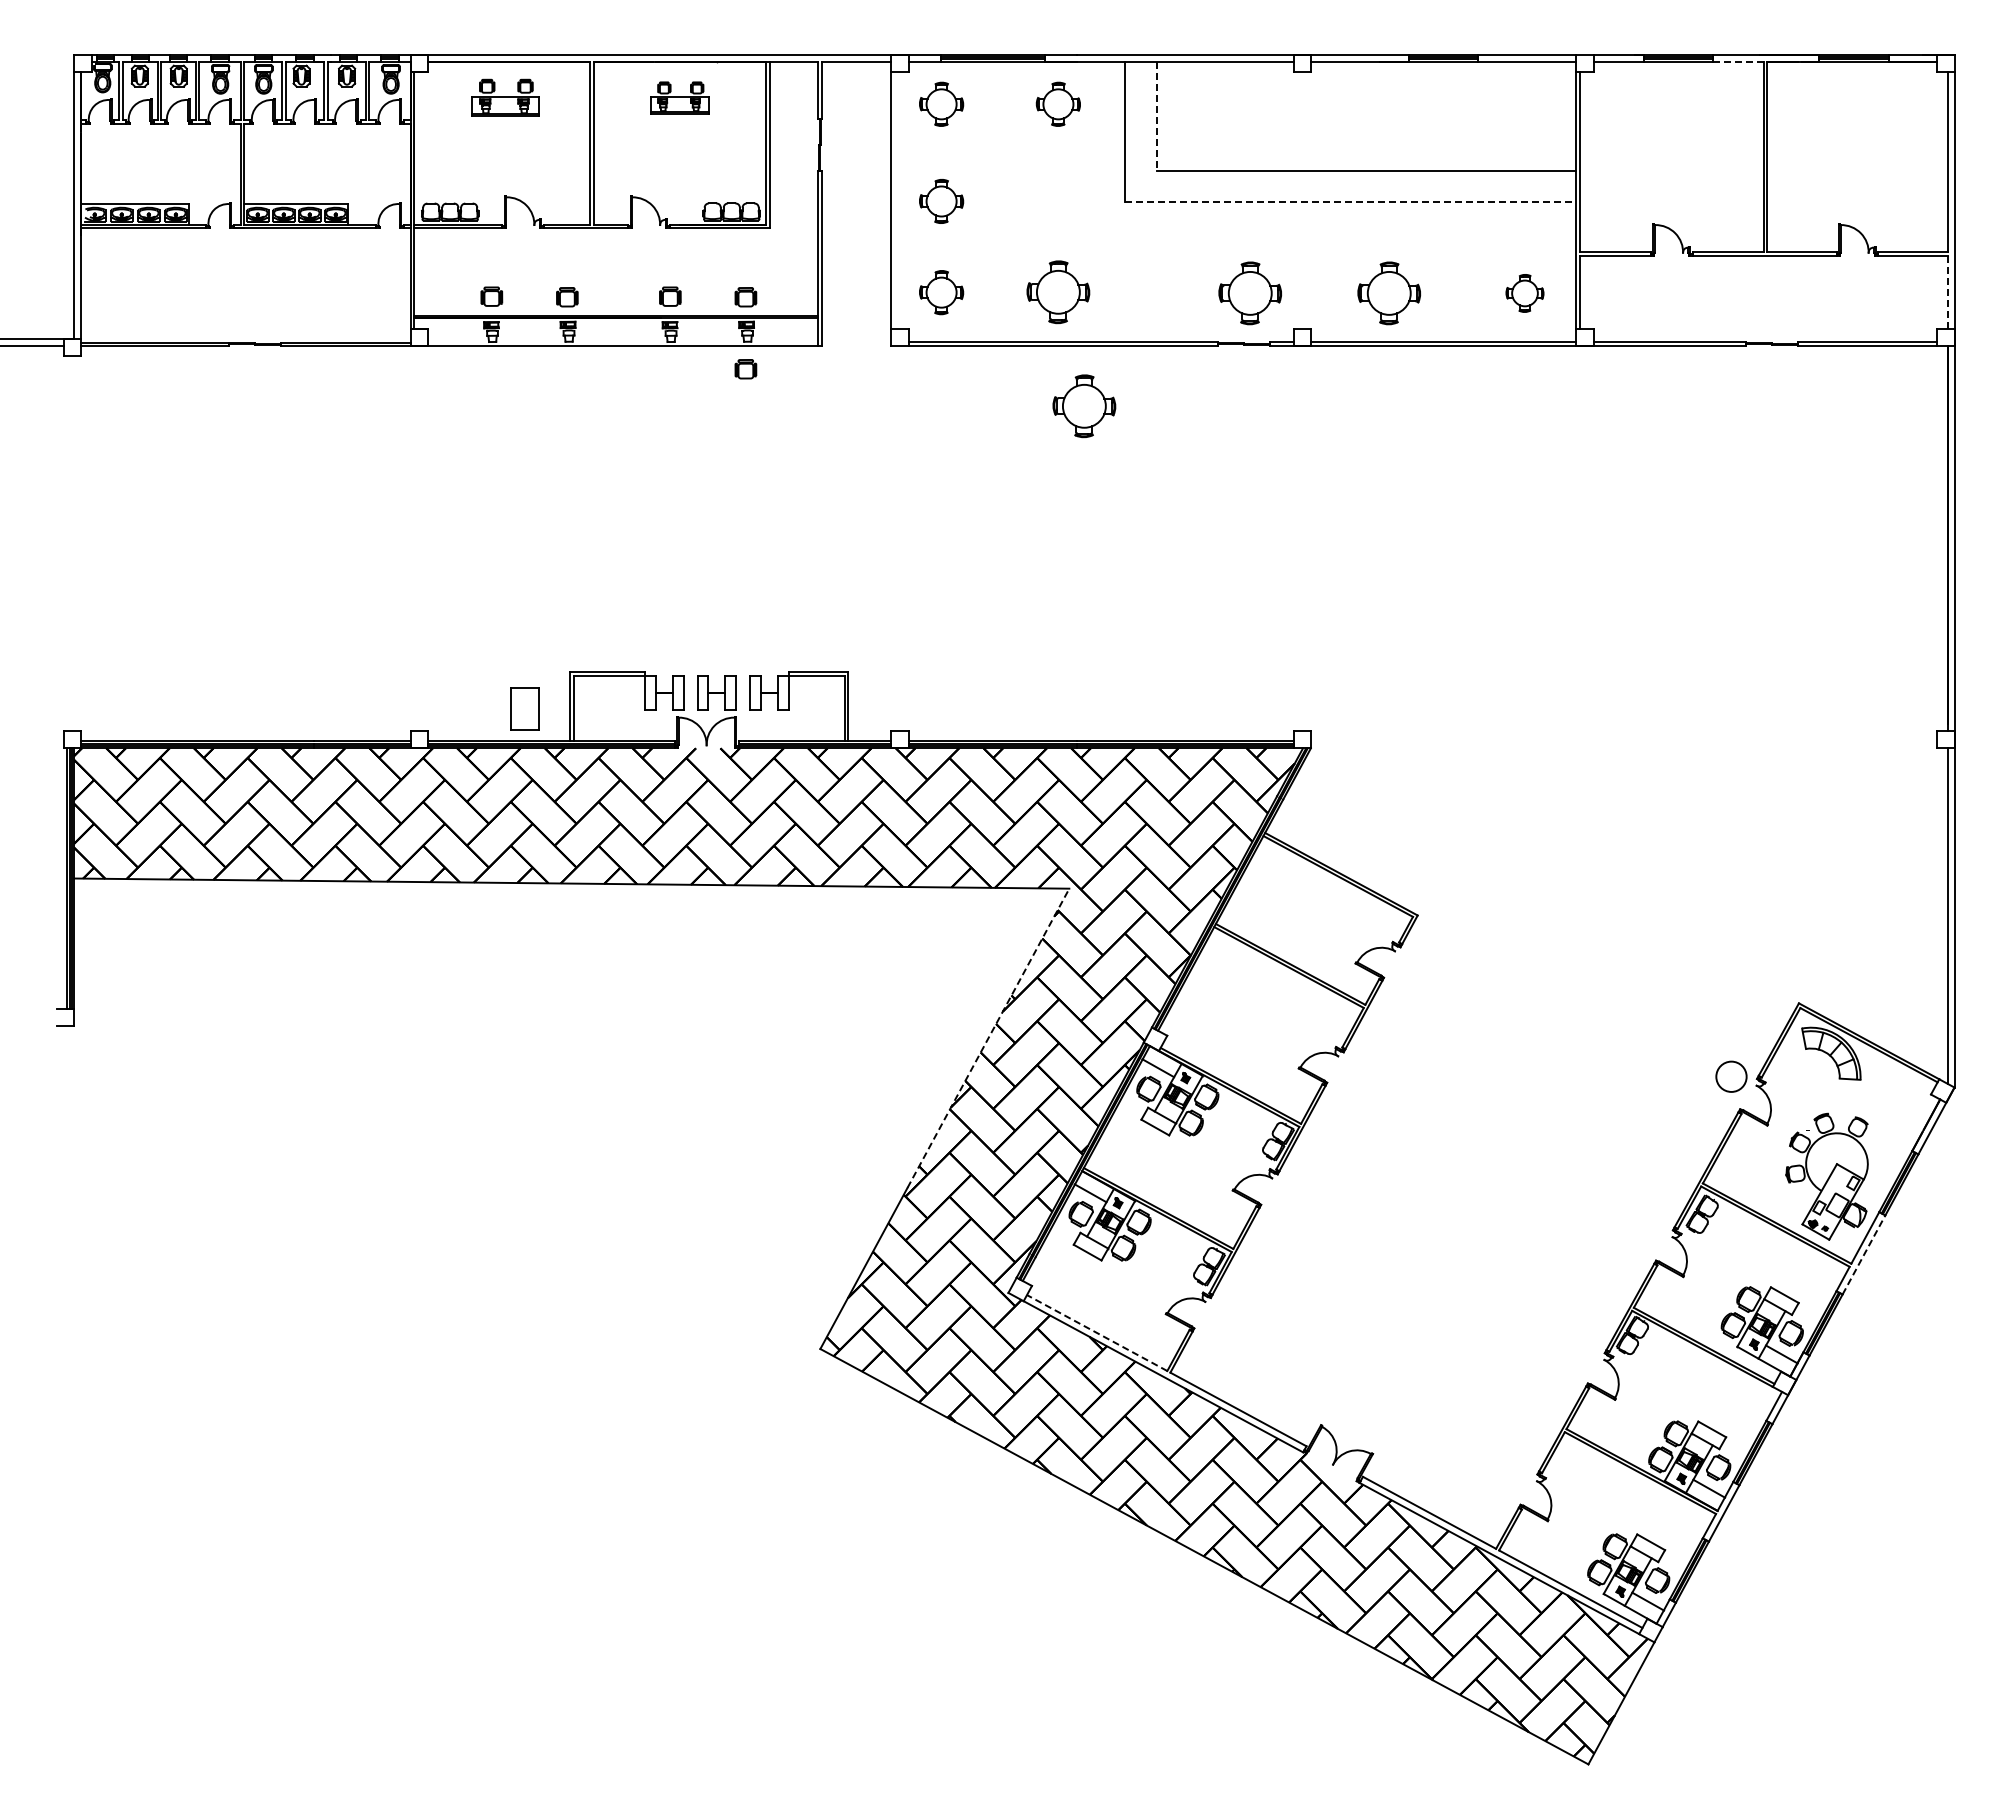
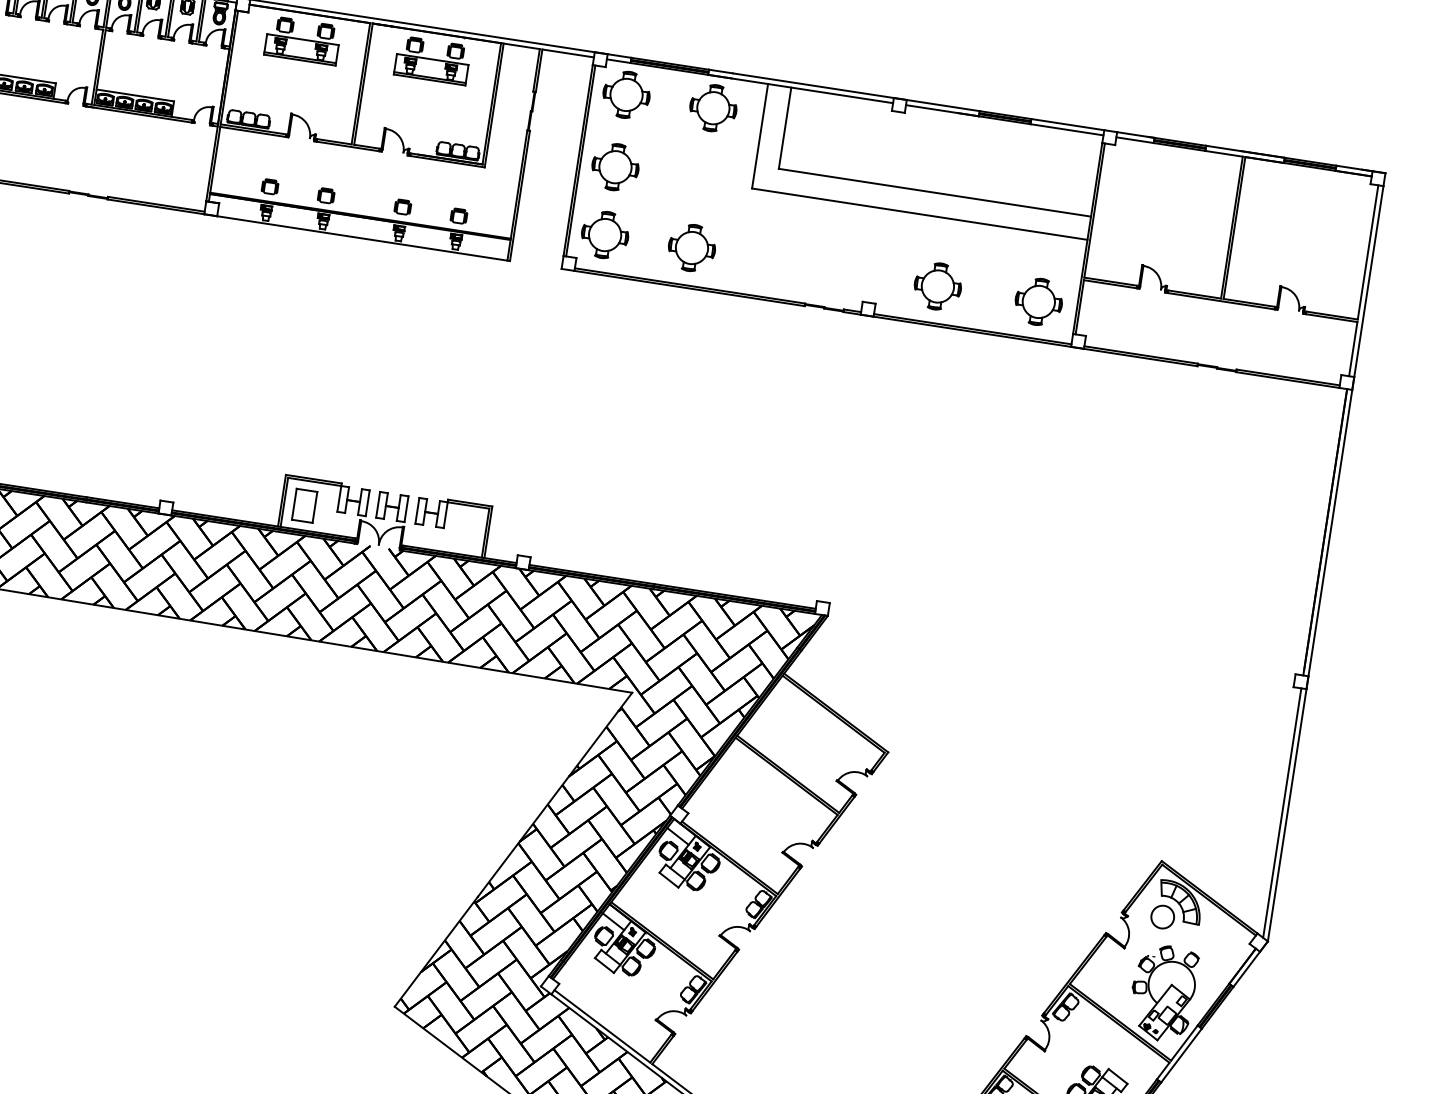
line: (1739, 61) -> (1224, 153), dashed -> solid
part: (505, 97) -> (302, 40), size x1.43
part: (679, 97) -> (432, 60), size x1.67
part: (941, 104) -> (626, 95), size x1.43
part: (1058, 104) -> (713, 108), size x1.43
line: (1156, 116) -> (784, 128), dashed -> solid
line: (894, 199) -> (580, 160), added
part: (941, 201) -> (615, 167), size x1.43
line: (1350, 202) -> (919, 214), dashed -> solid
line: (1947, 291) -> (1353, 348), dashed -> solid
part: (941, 292) -> (605, 234), size x1.43
part: (1250, 293) -> (834, 270), removed
part: (1524, 293) -> (1038, 301), size x1.67
part: (745, 369) -> (450, 269), removed
part: (1084, 406) -> (698, 335), removed
part: (524, 708) -> (304, 505), moved
line: (988, 1037) -> (555, 794), dashed -> solid
circle: (1731, 1076) -> (1162, 916), moved
line: (1863, 1254) -> (1181, 1055), dashed -> solid
line: (1097, 1333) -> (602, 1026), dashed -> solid

